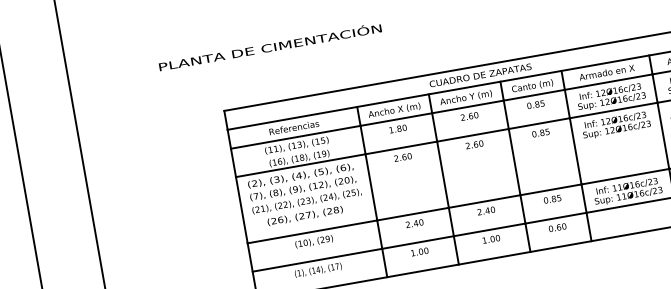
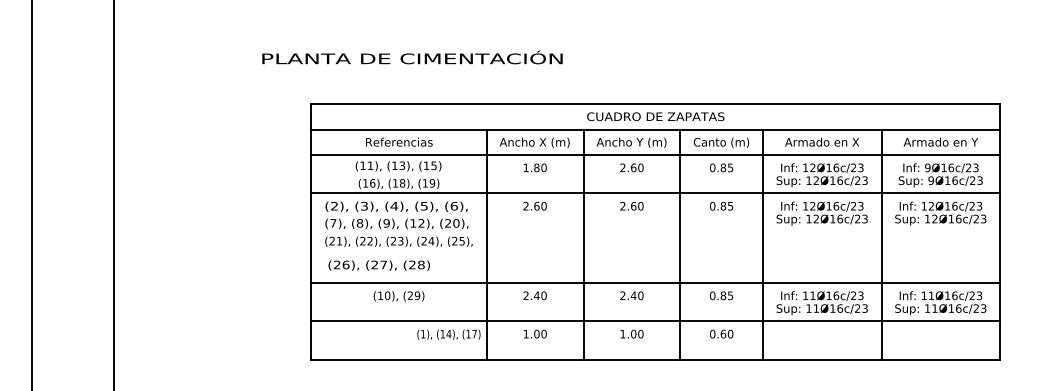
text: (270, 46) -> (412, 57), moved
text: (304, 216) -> (378, 265), moved
text: (318, 270) -> (448, 334), moved

